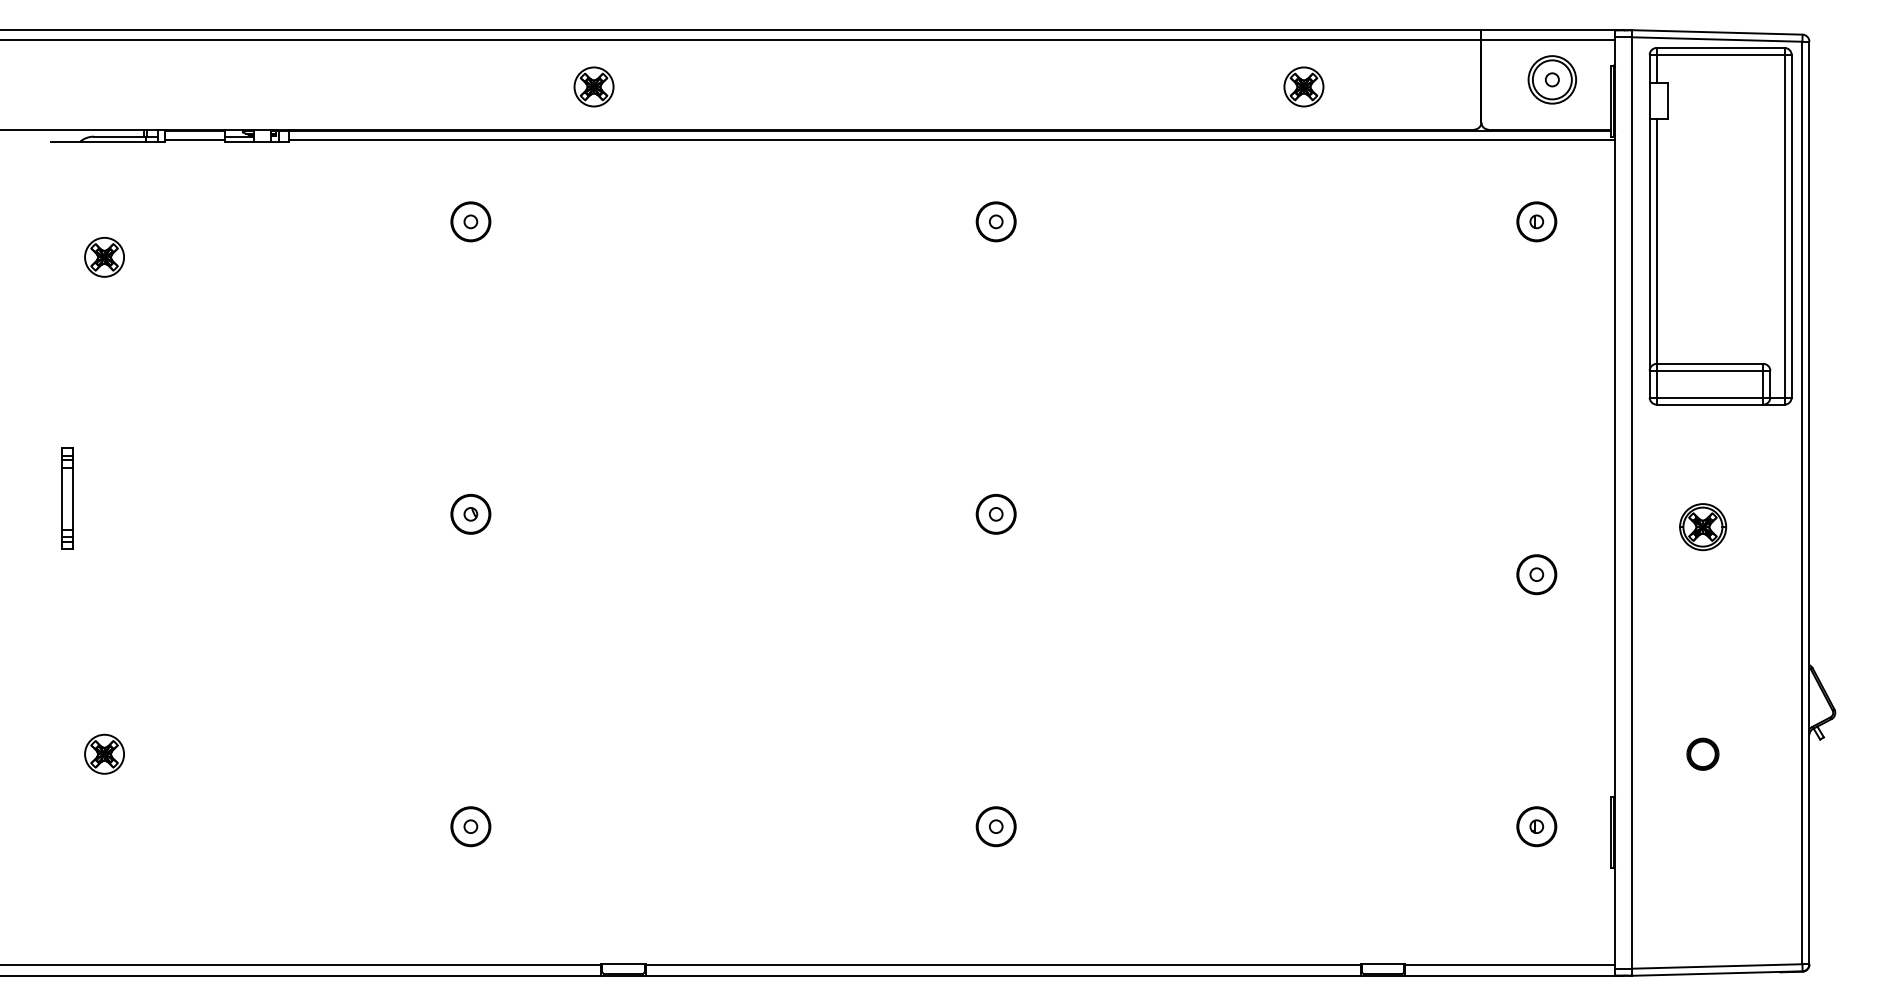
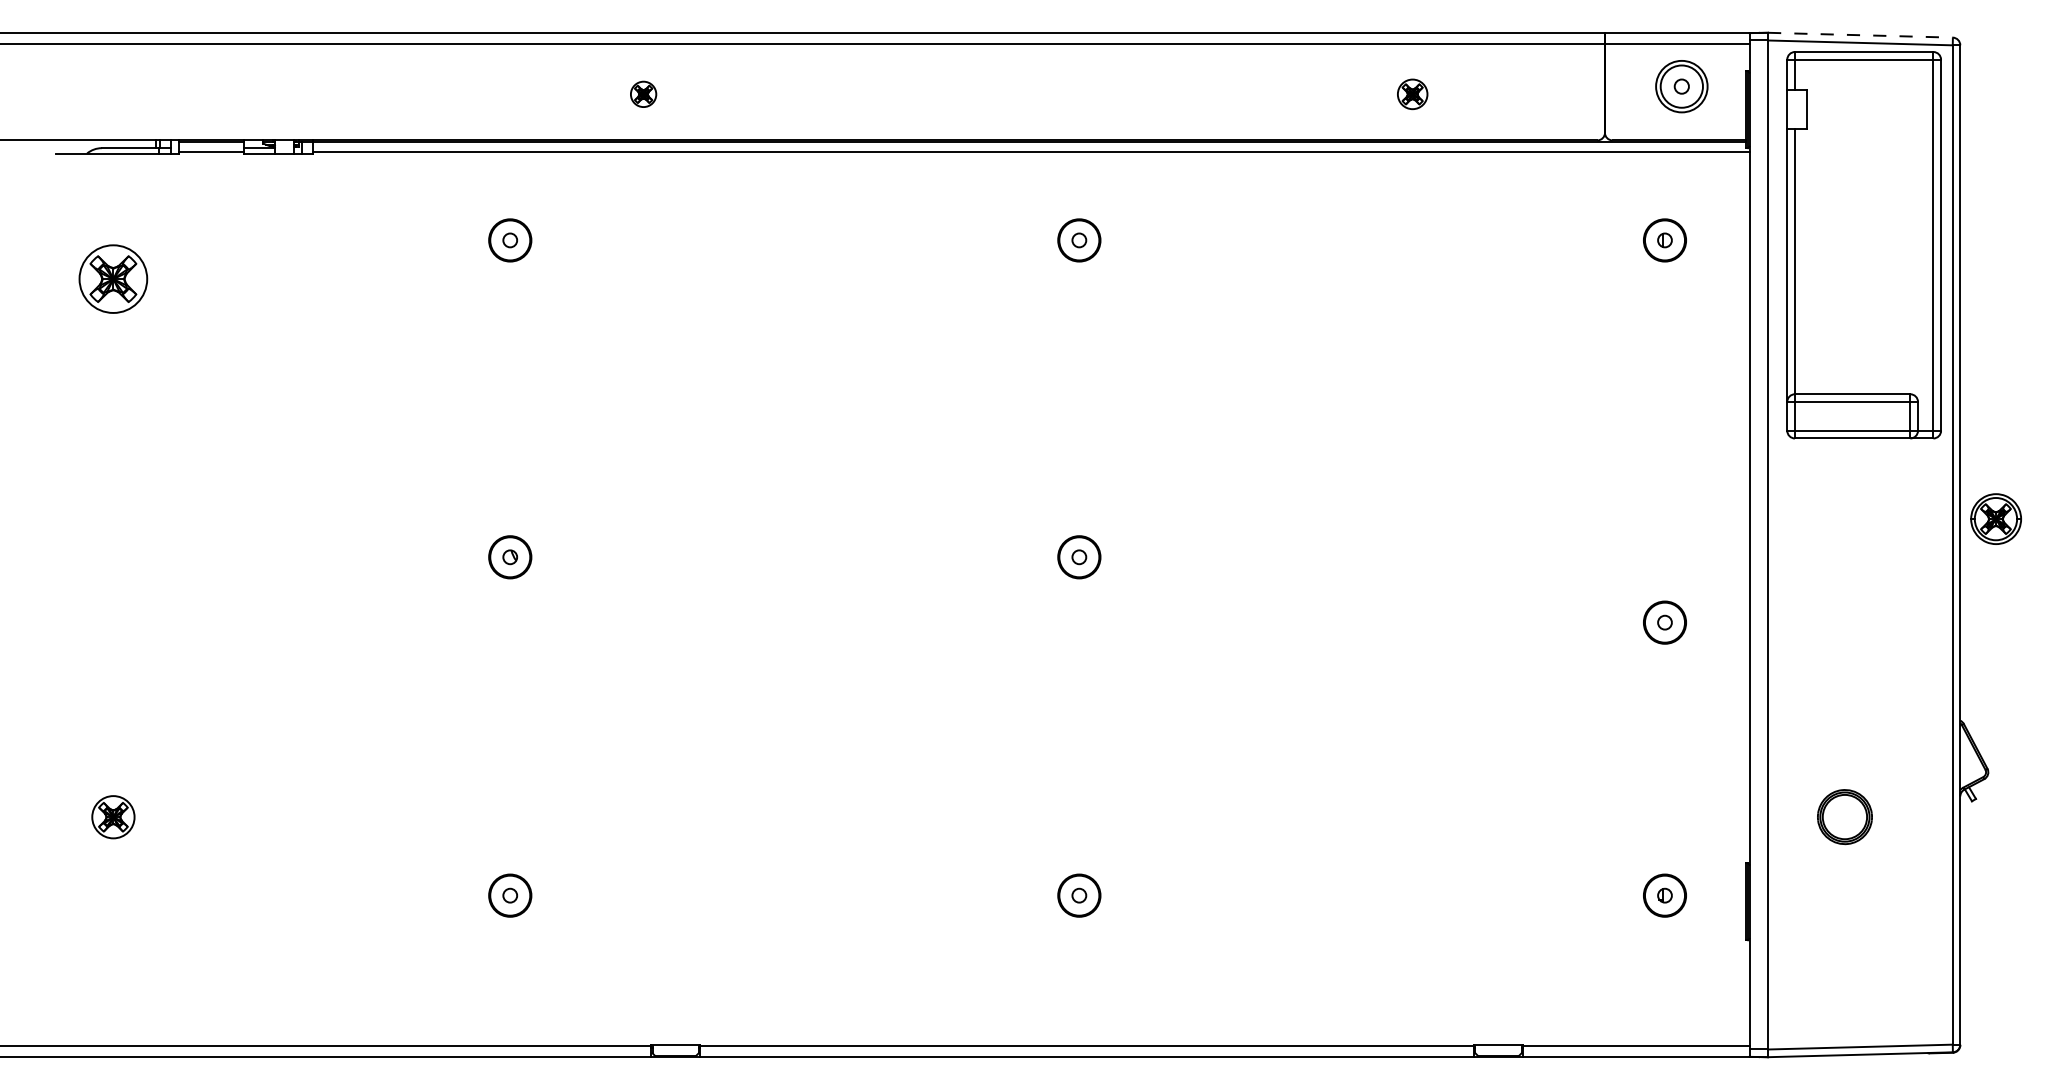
line: (1717, 32) -> (1860, 35), solid -> dashed
part: (593, 87) -> (643, 94), size x0.6
part: (1303, 87) -> (1412, 94), size x0.7
part: (104, 256) -> (113, 278), size x1.6
part: (66, 498) -> (72, 540), removed
part: (1702, 526) -> (1995, 518), moved
part: (1702, 754) -> (1844, 817), size x1.6

